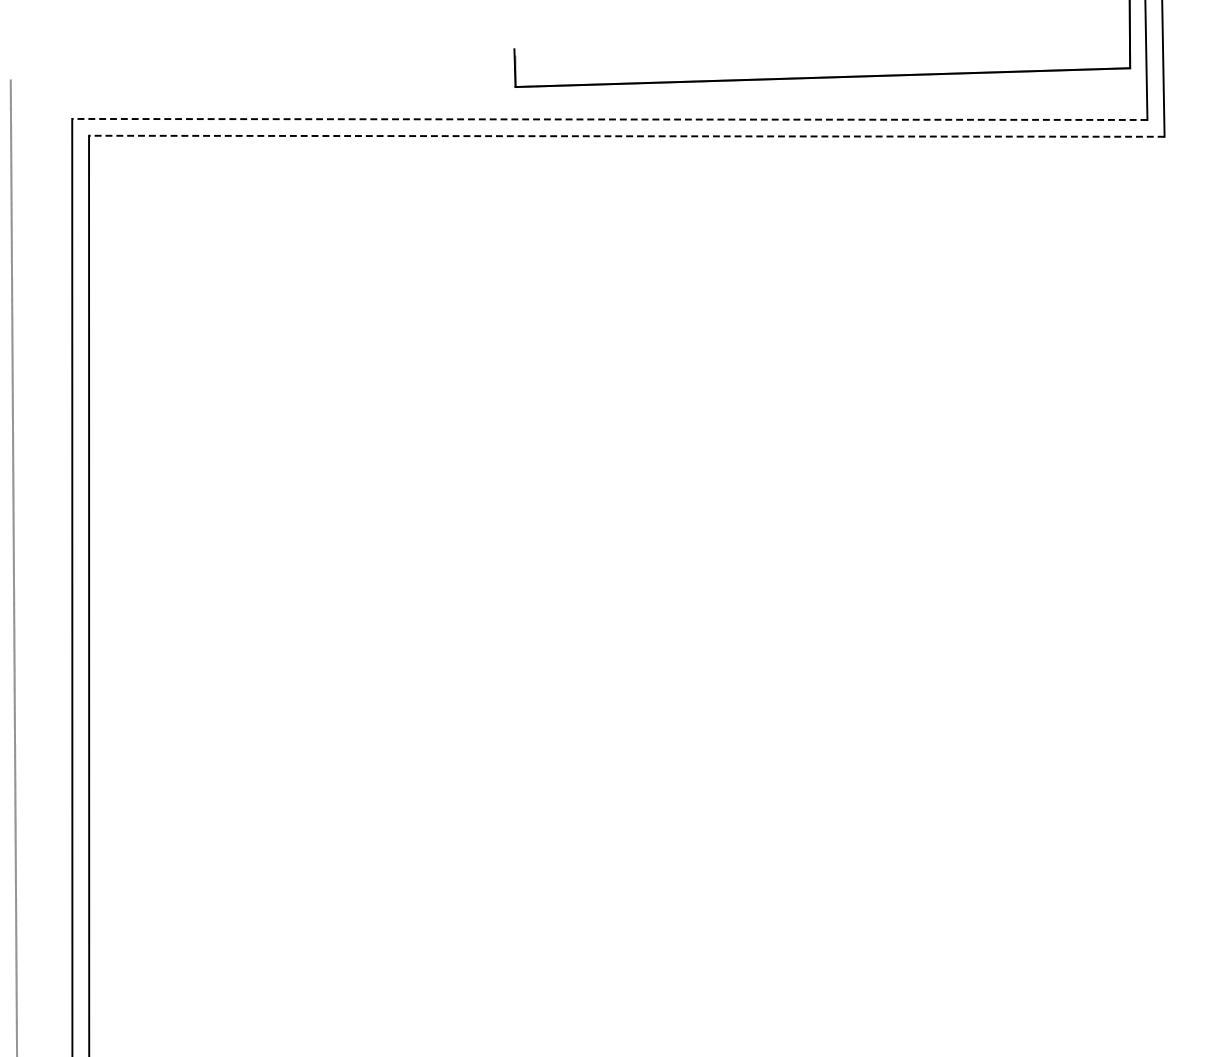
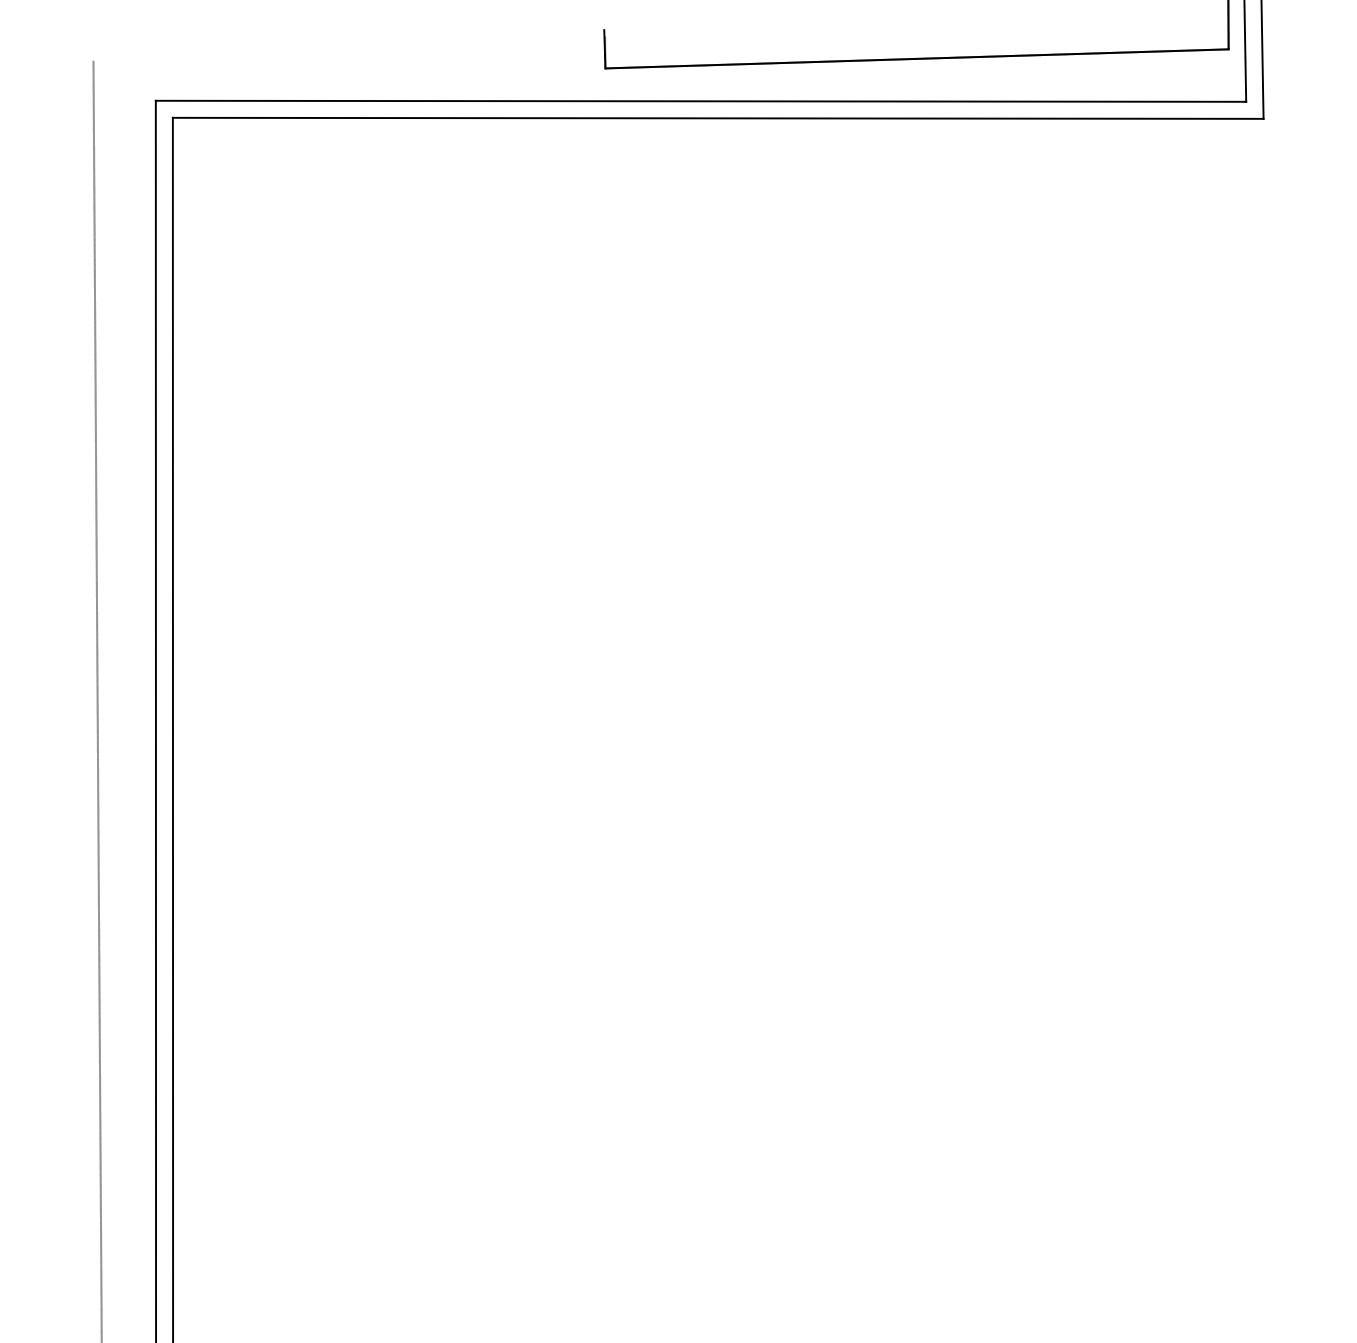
line: (609, 119) -> (700, 101), dashed -> solid
line: (626, 136) -> (717, 118), dashed -> solid

